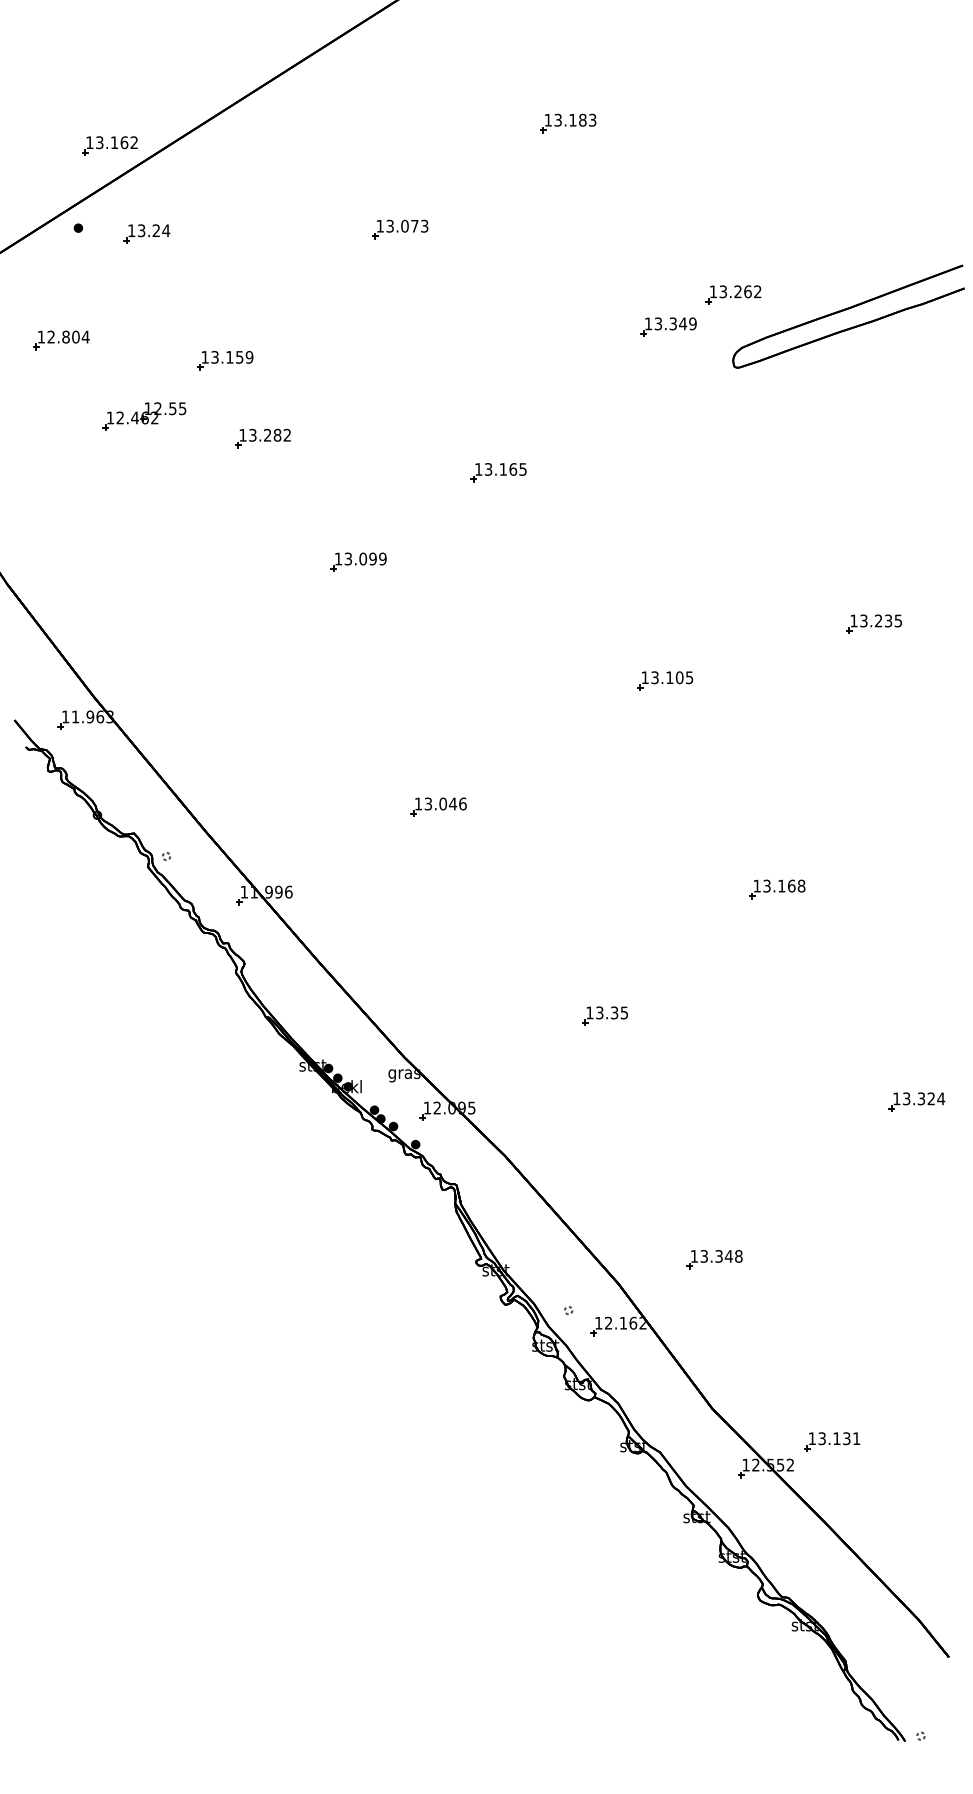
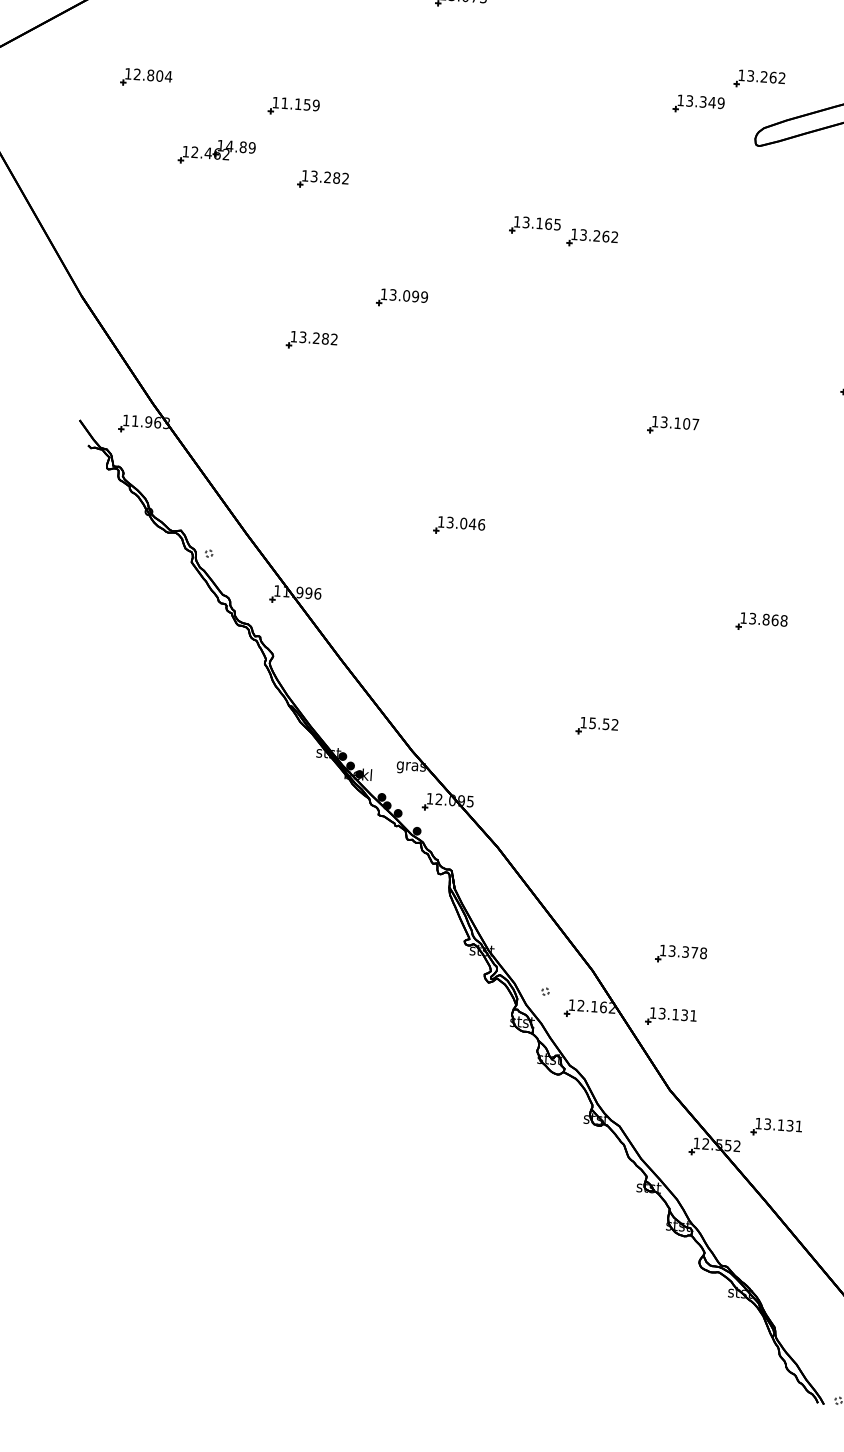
text: (214, 357) -> (284, 103), 13.159 -> 11.159
text: (170, 408) -> (241, 146), 12.55 -> 14.89
part: (562, 481) -> (592, 238), added
part: (262, 615) -> (311, 340), added
text: (689, 677) -> (695, 424), 13.105 -> 13.107
text: (781, 885) -> (765, 619), 13.168 -> 13.868
text: (611, 1012) -> (603, 723), 13.35 -> 15.52
text: (728, 1256) -> (694, 952), 13.348 -> 13.378
part: (708, 1328) -> (671, 1016), added

